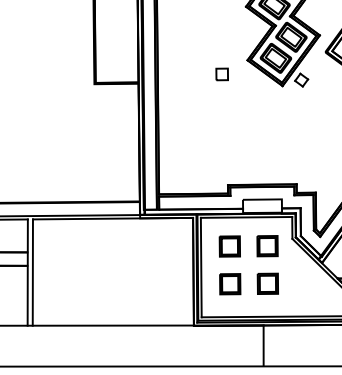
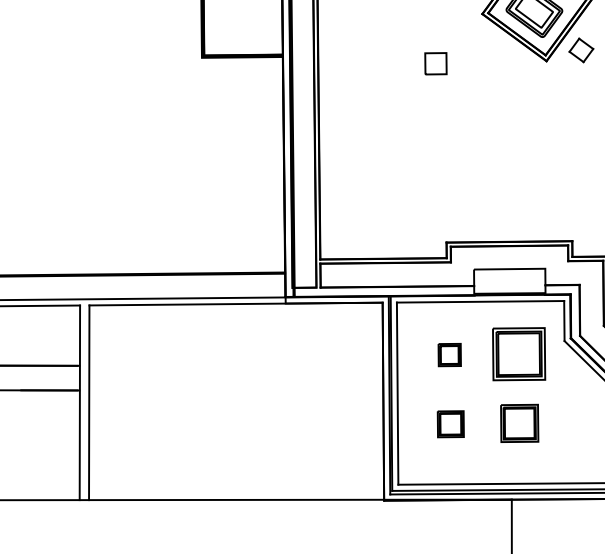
part: (221, 74) -> (434, 63), moved
part: (229, 246) -> (449, 355), size x0.6
part: (267, 246) -> (518, 355), size x1.4
part: (230, 284) -> (451, 424), size x0.7

